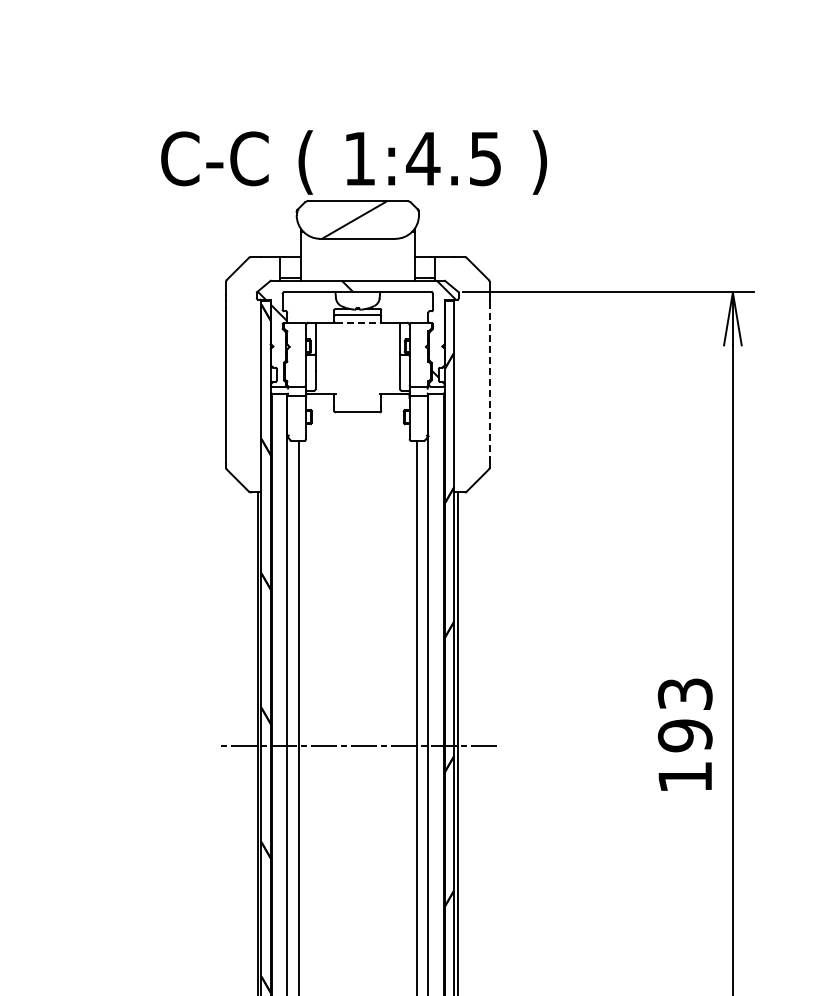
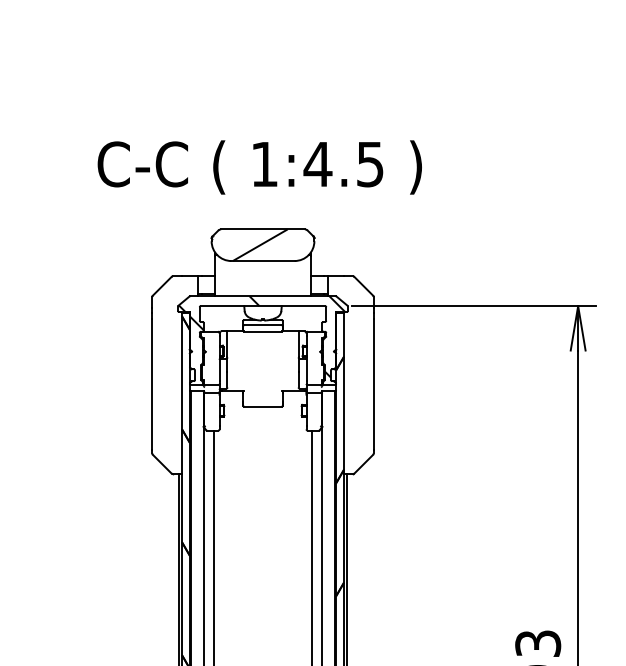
text: (354, 162) -> (260, 167), moved
line: (358, 323) -> (263, 332), dashed -> solid
line: (489, 385) -> (373, 384), dashed -> solid

